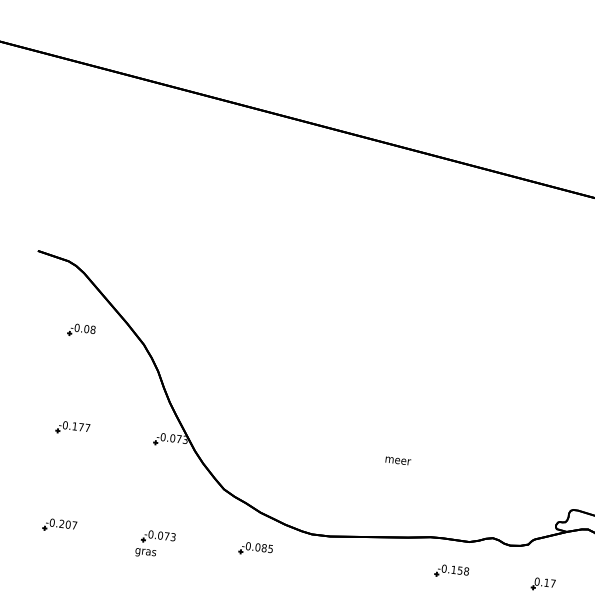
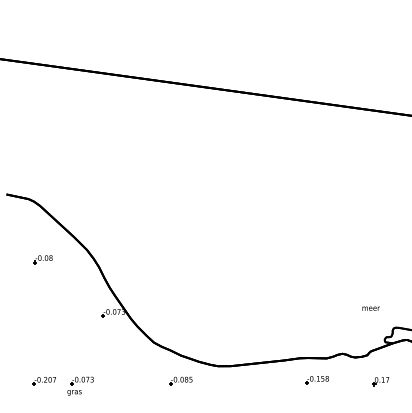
part: (80, 330) -> (42, 259), moved
part: (71, 428) -> (44, 313), removed
text: (397, 460) -> (370, 308), moved
part: (155, 543) -> (80, 385), moved

